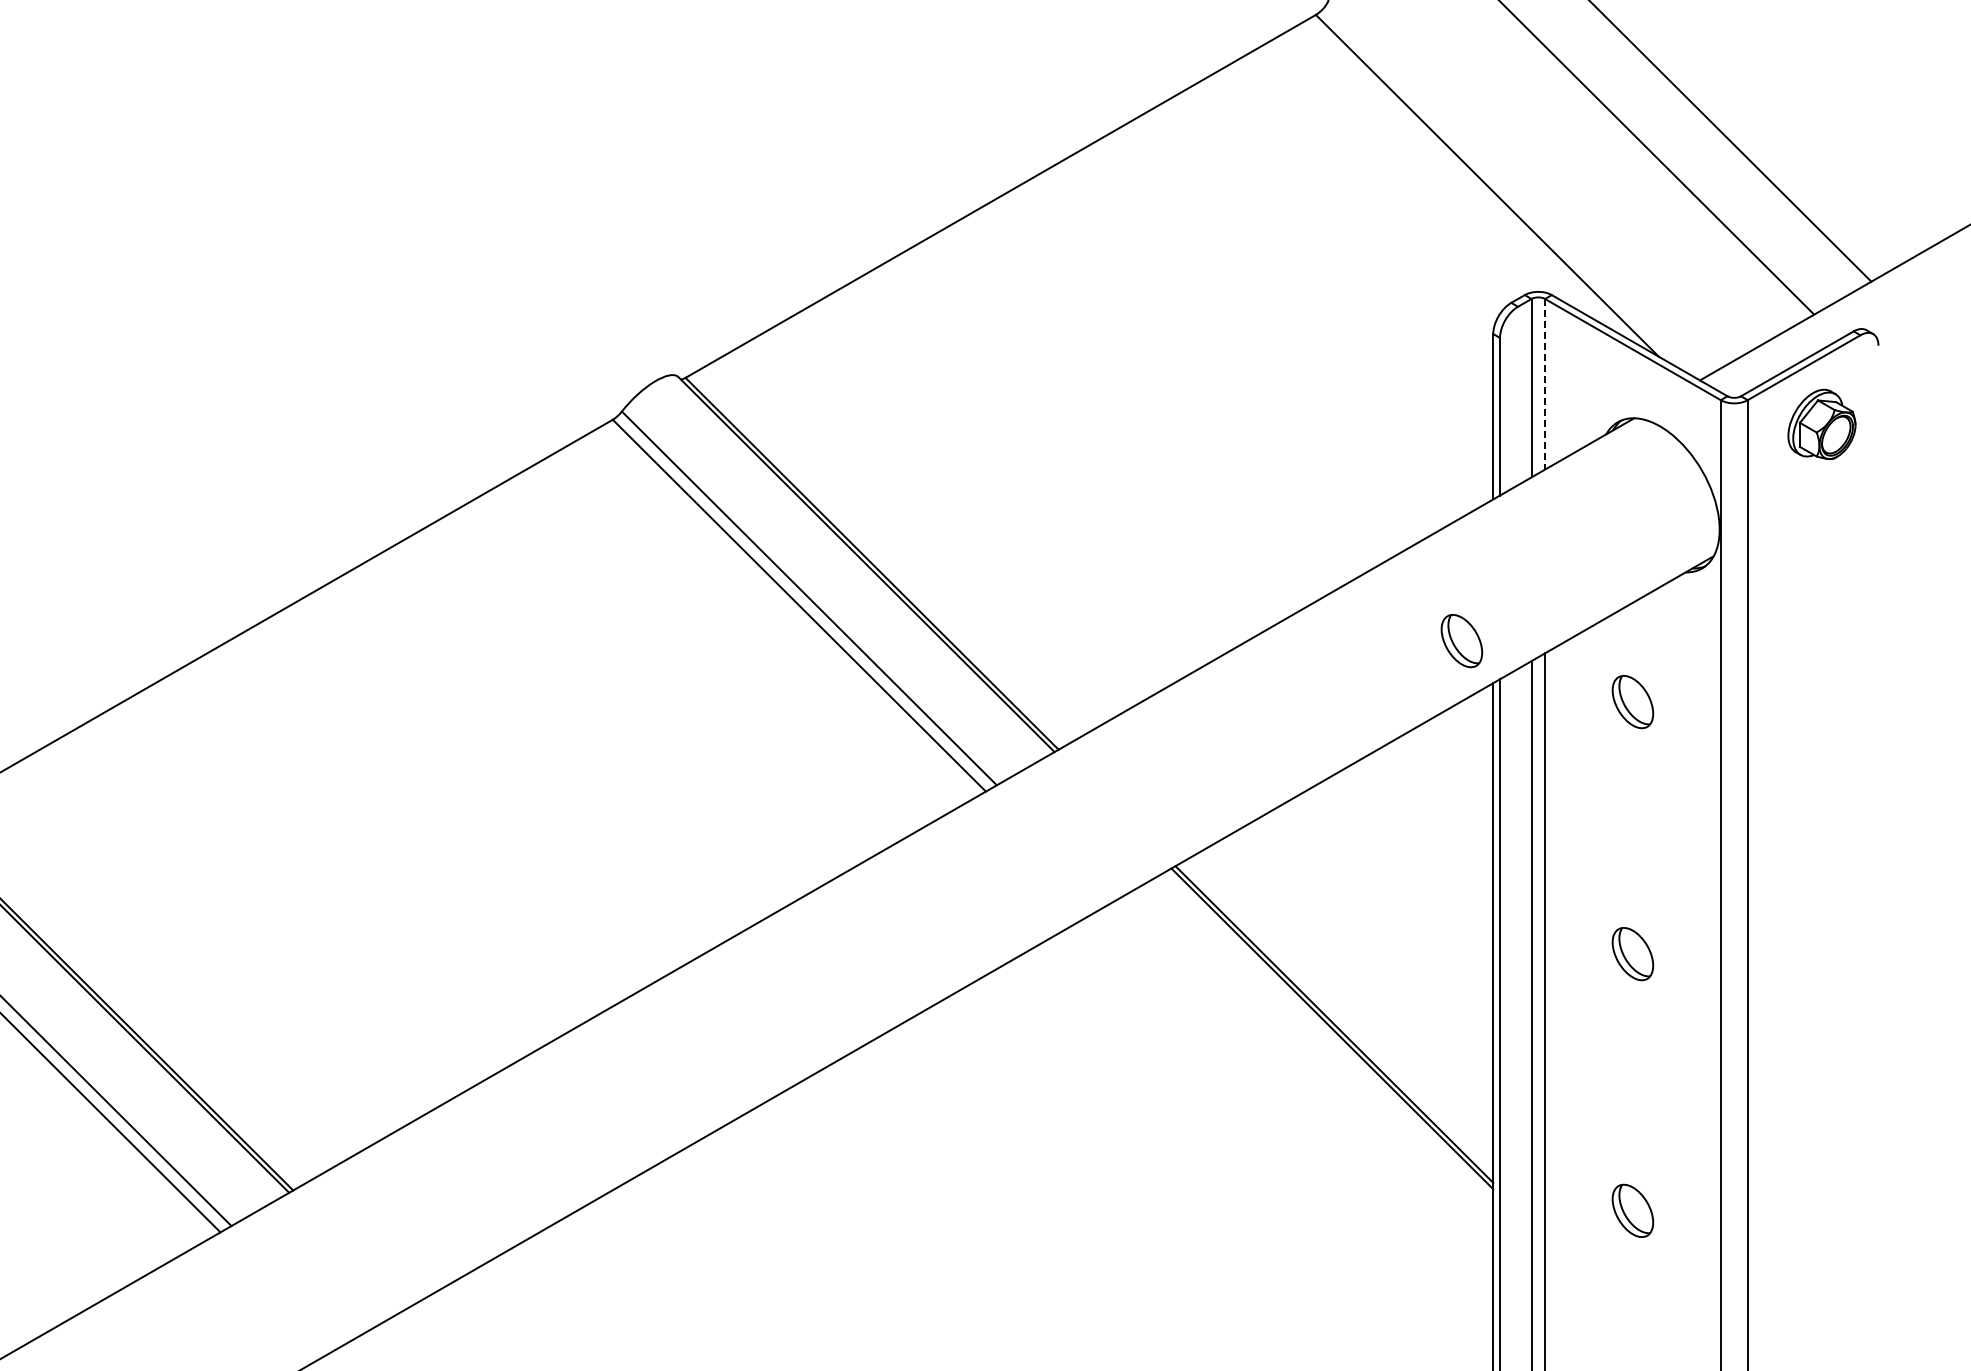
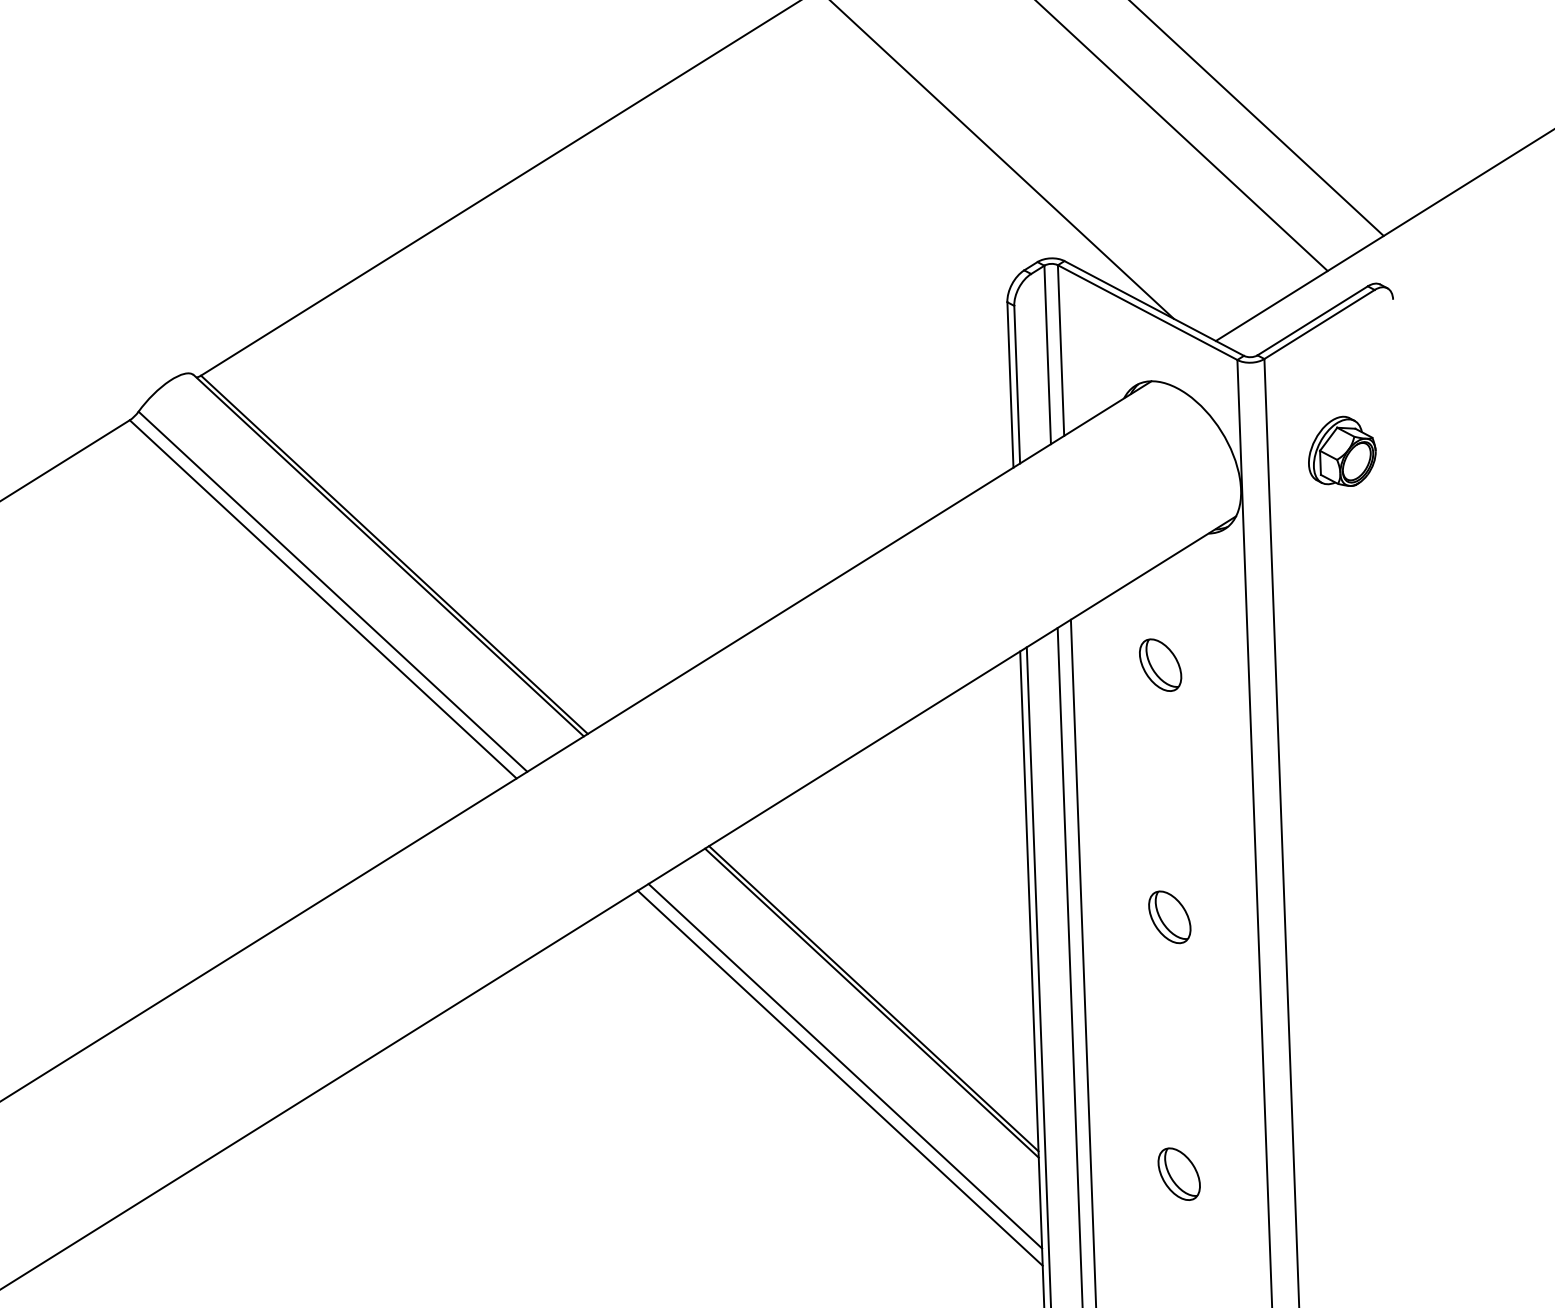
line: (1545, 384) -> (1061, 350), dashed -> solid
part: (1821, 423) -> (1341, 450), moved
part: (1461, 641) -> (986, 610), removed
line: (1303, 1090) -> (845, 1065), added
line: (1297, 1102) -> (839, 1078), added

